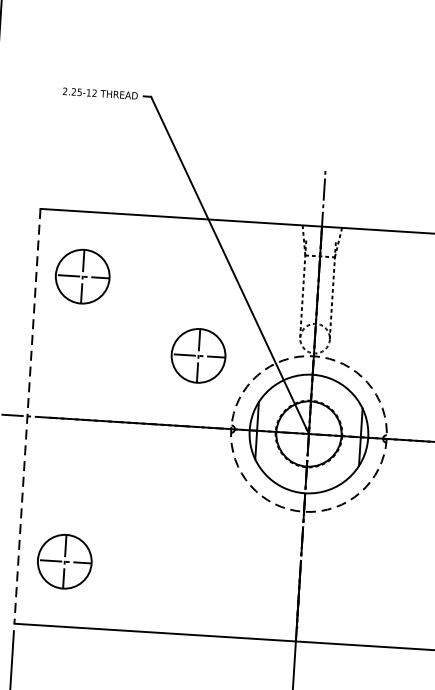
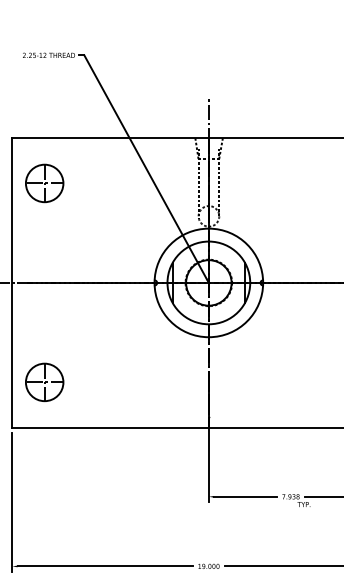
part: (198, 355) -> (128, 233), removed
line: (27, 415) -> (12, 282), dashed -> solid
circle: (308, 433) -> (208, 282), dashed -> solid

